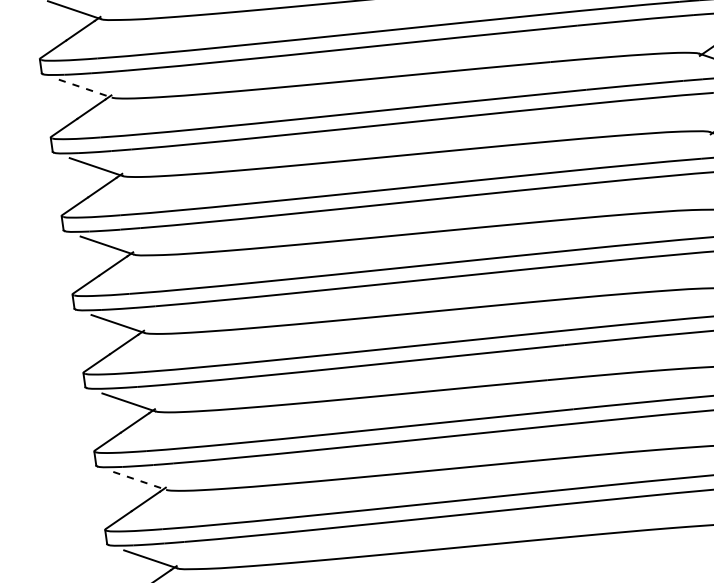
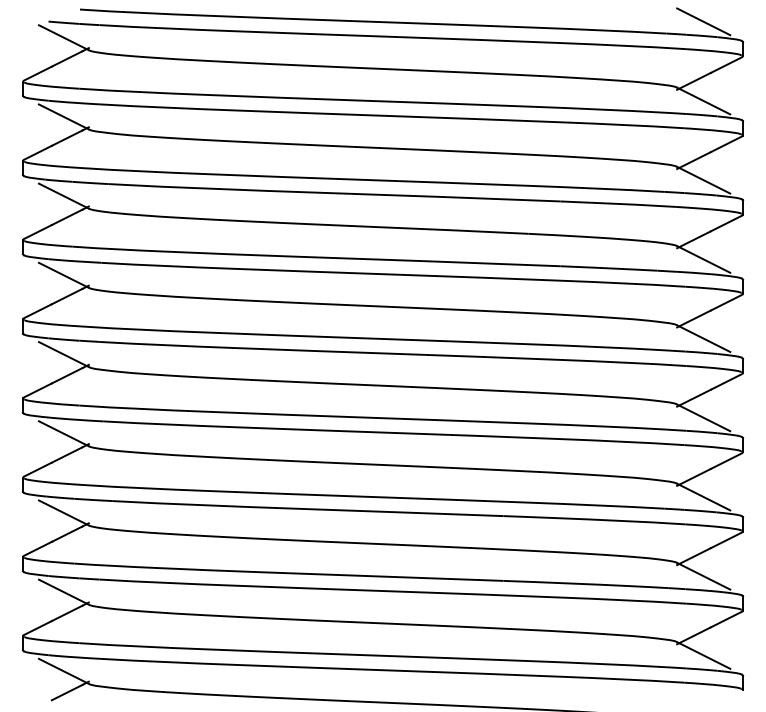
line: (84, 89) -> (63, 196), dashed -> solid
line: (139, 481) -> (63, 592), dashed -> solid

